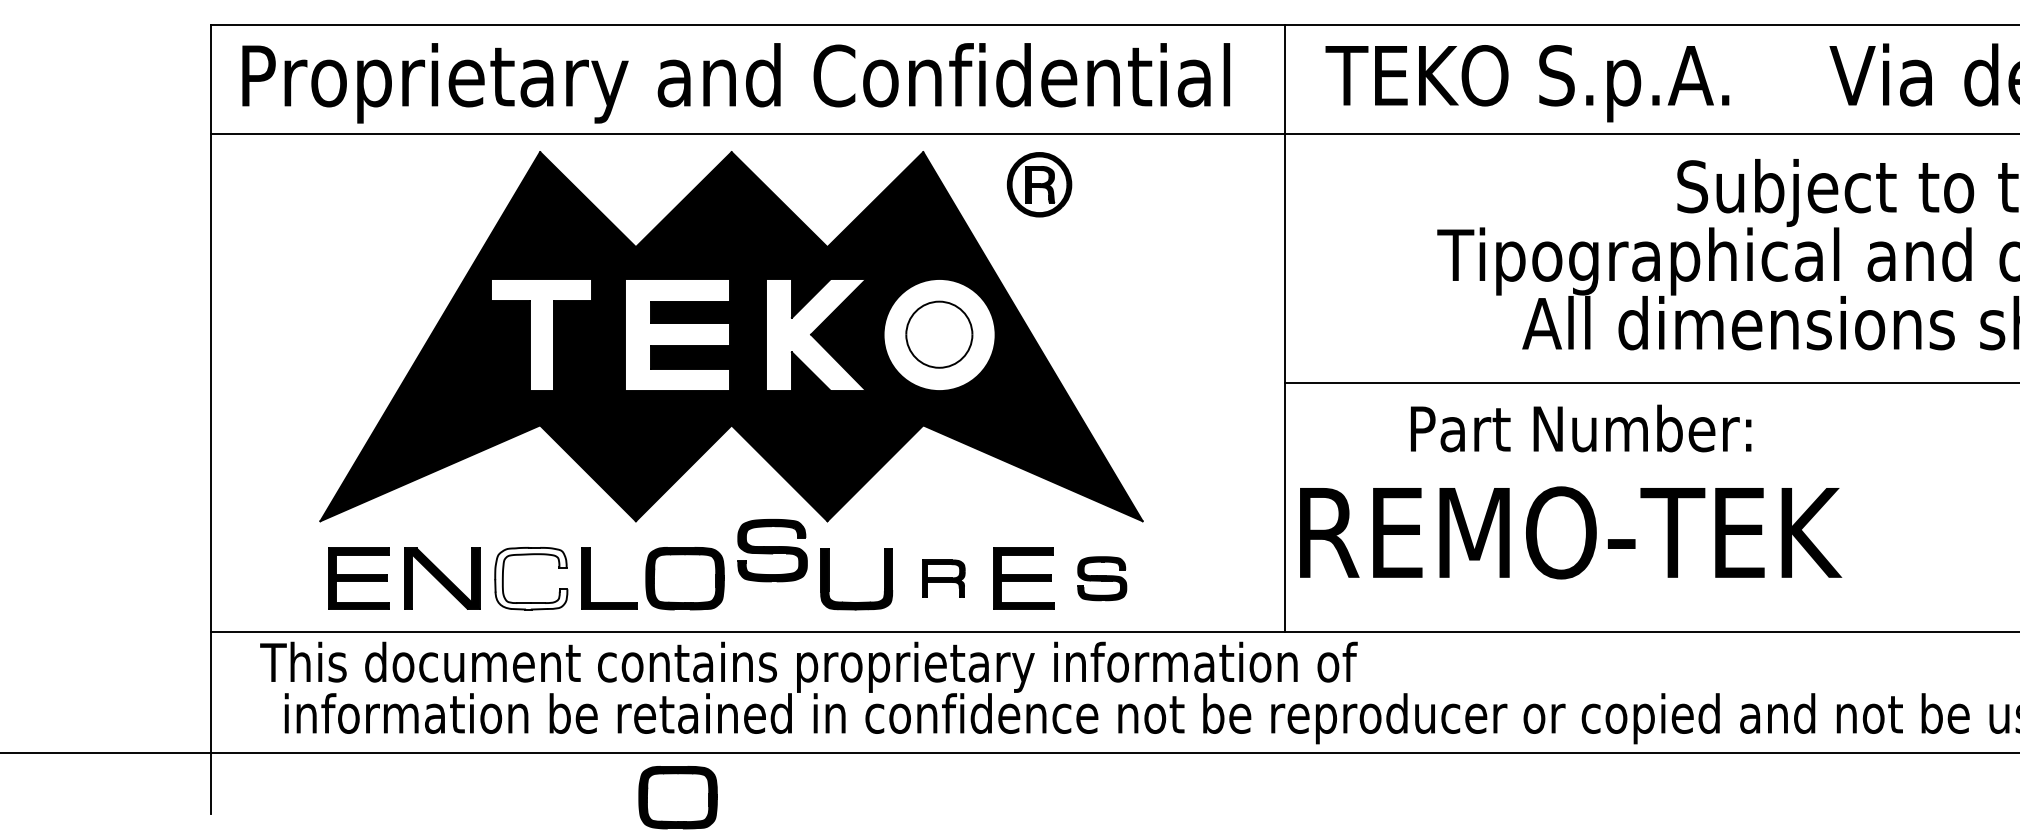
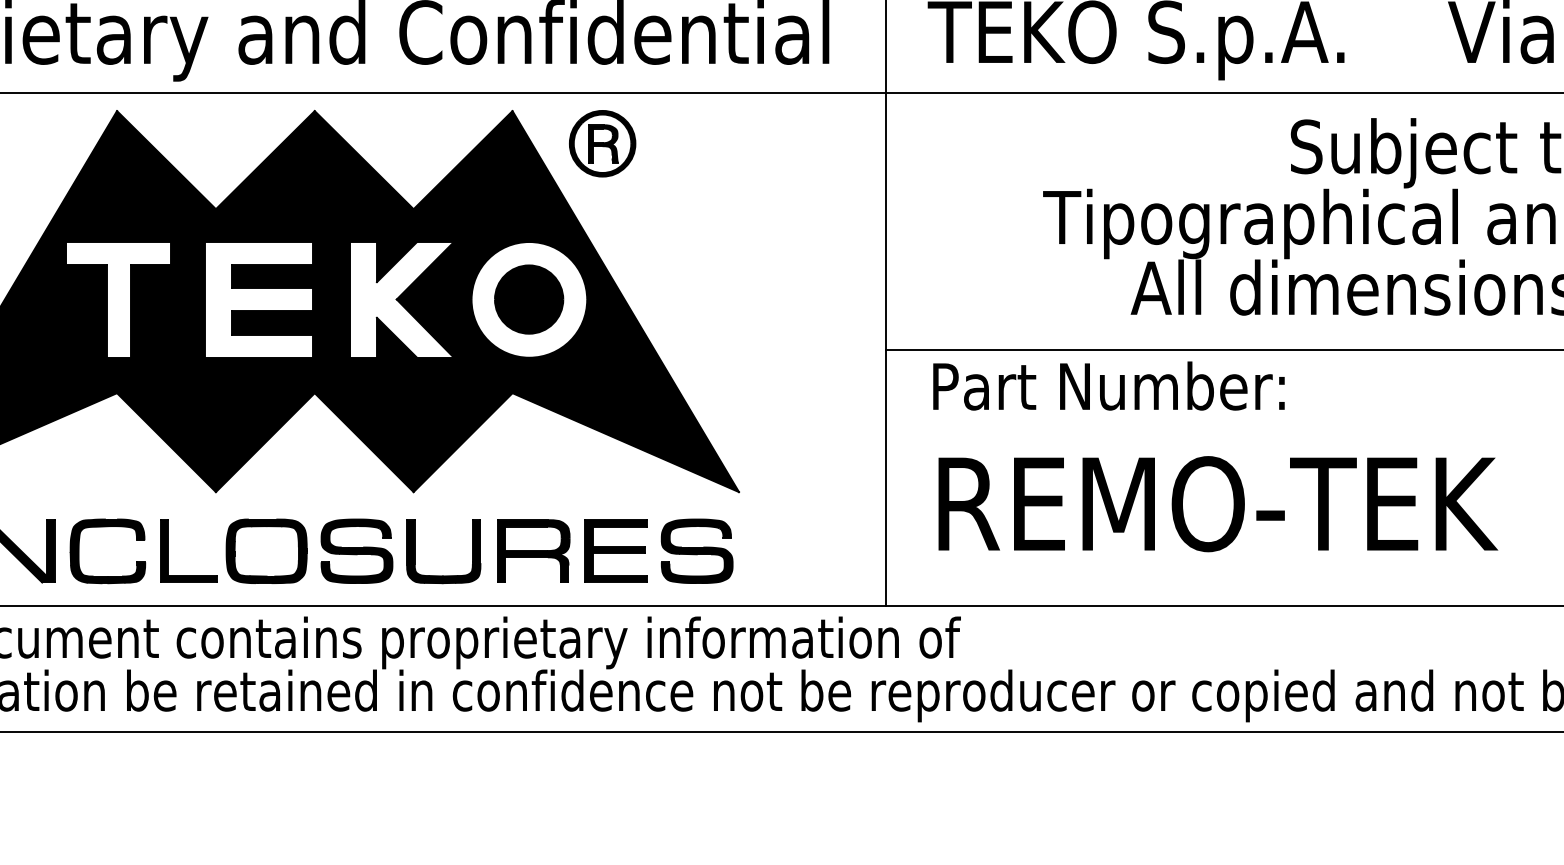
part: (1039, 184) -> (602, 143), moved
fill: (939, 334) -> (529, 299), added
text: (1581, 428) -> (1109, 386), moved
text: (1571, 532) -> (1218, 503), moved
part: (772, 550) -> (356, 551), moved
fill: (531, 578) -> (108, 551), added
part: (943, 578) -> (533, 551), size x1.67
part: (1102, 578) -> (697, 551), size x1.43
part: (677, 797) -> (258, 777), removed

